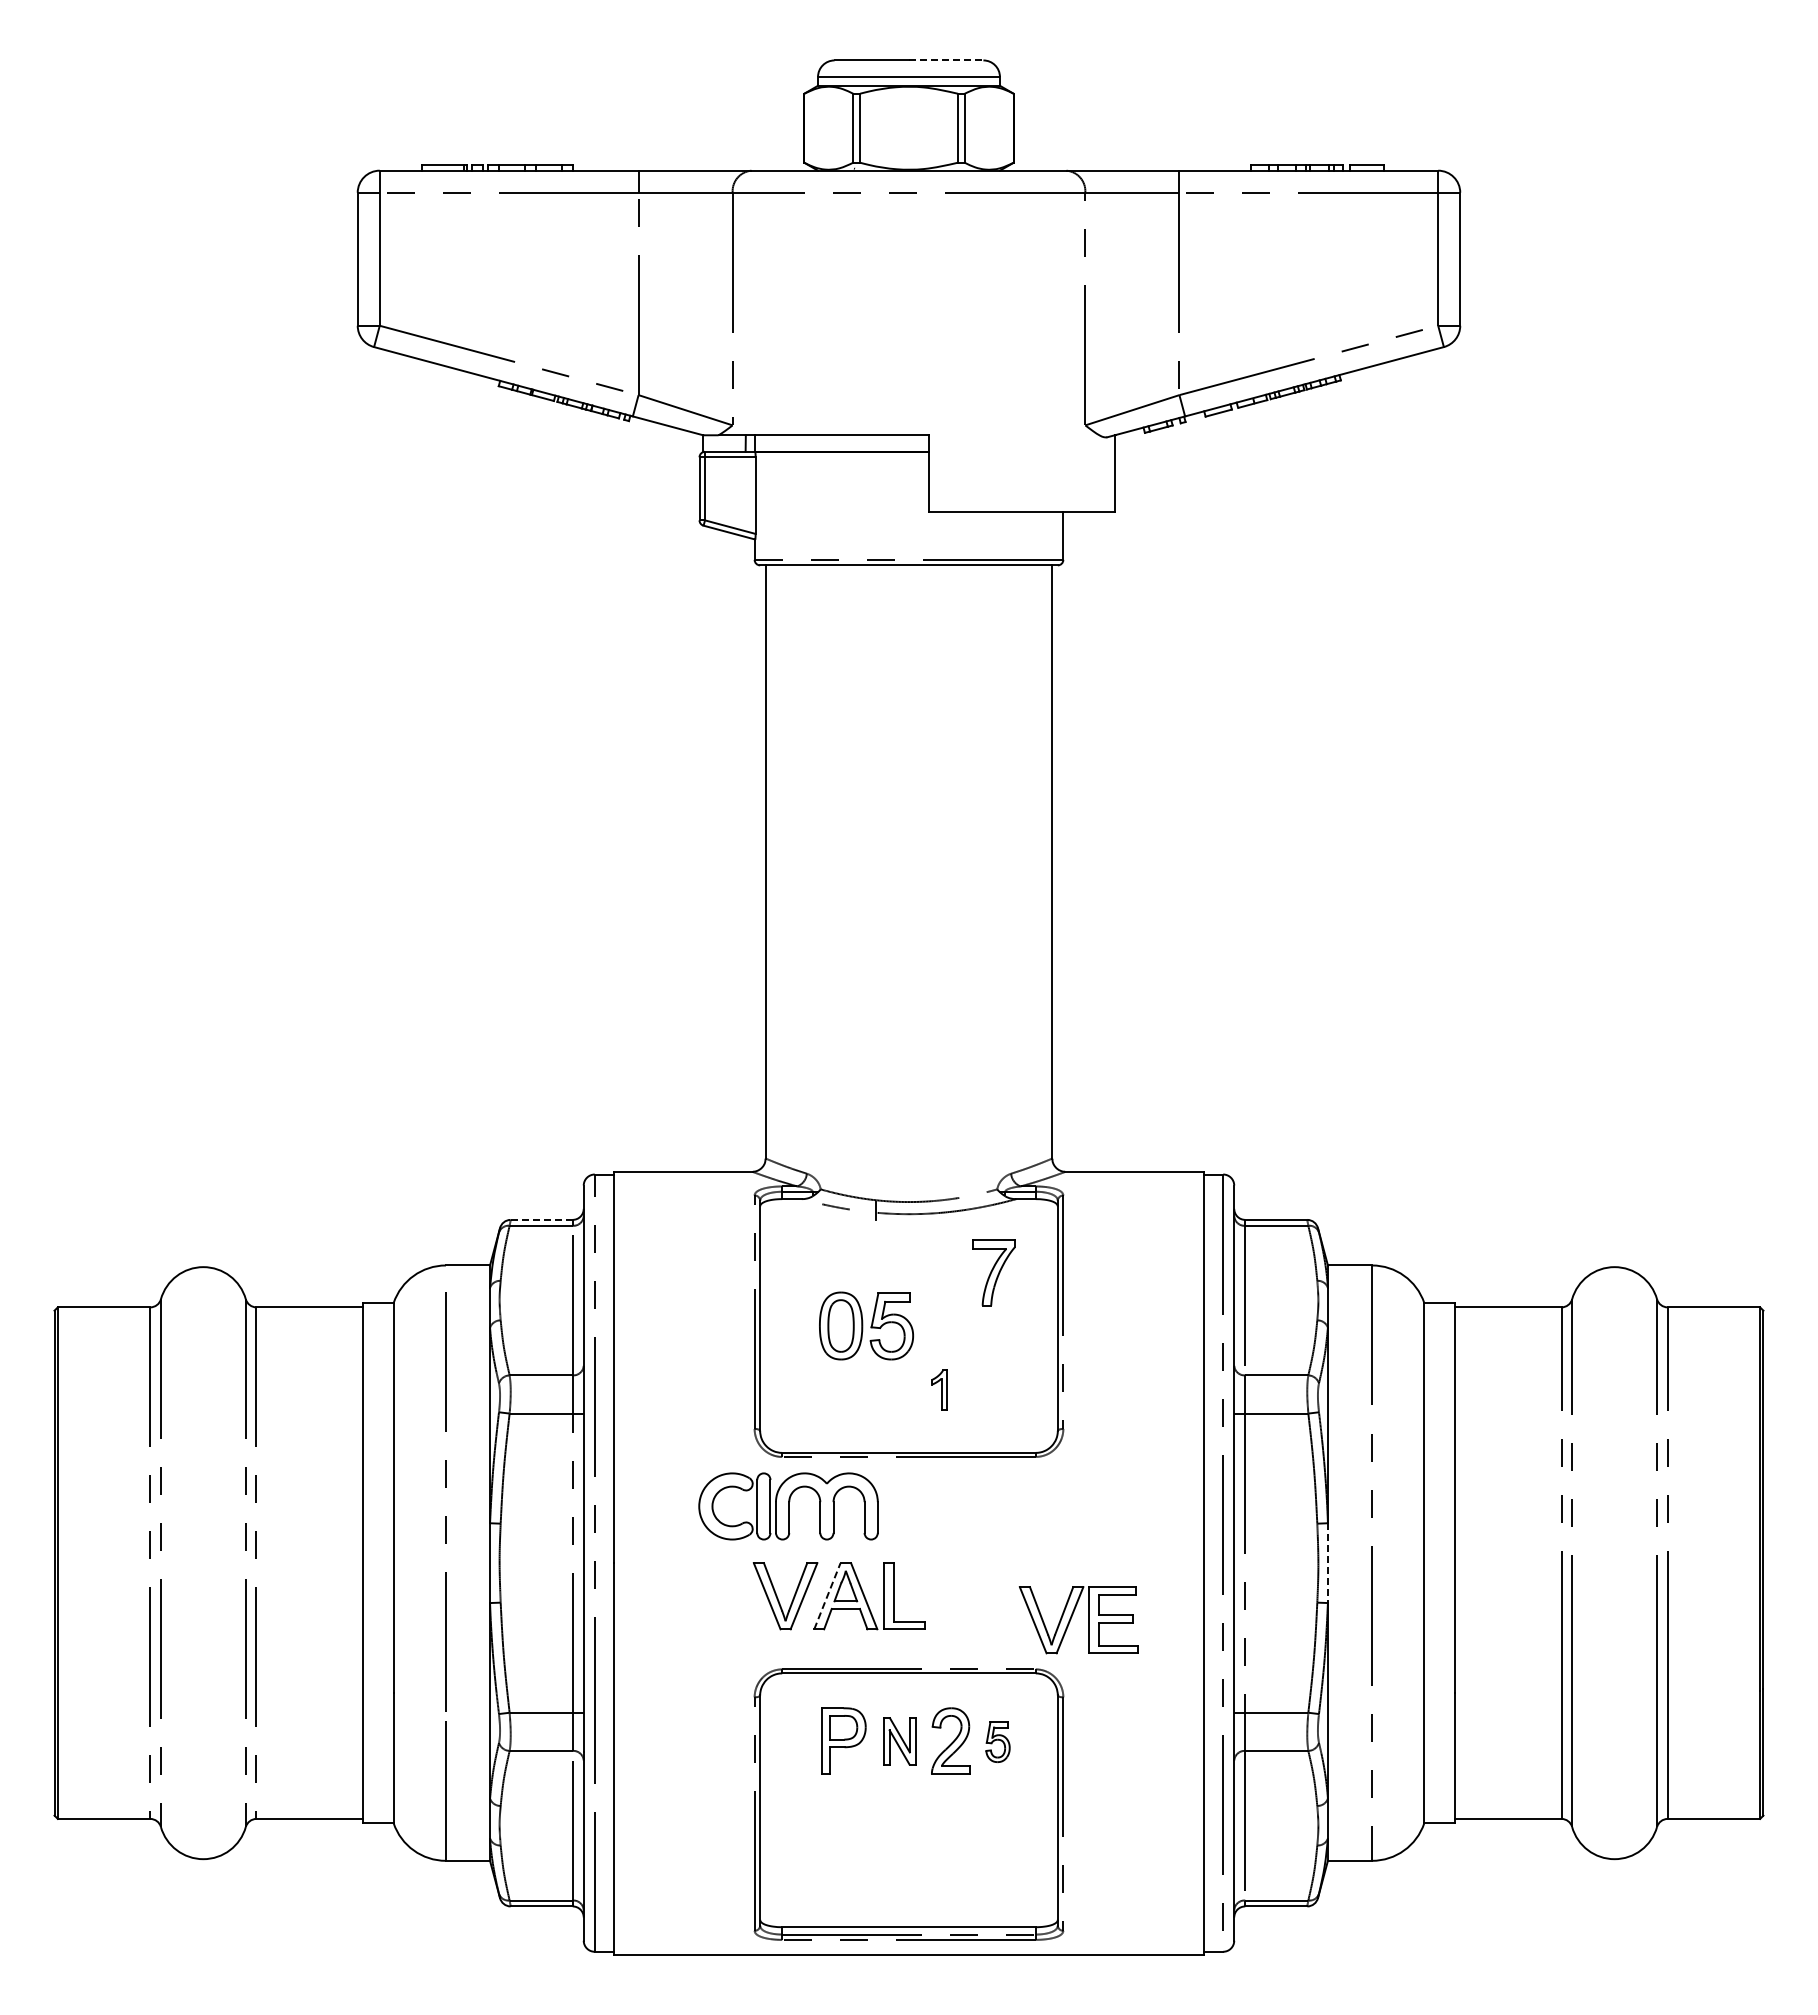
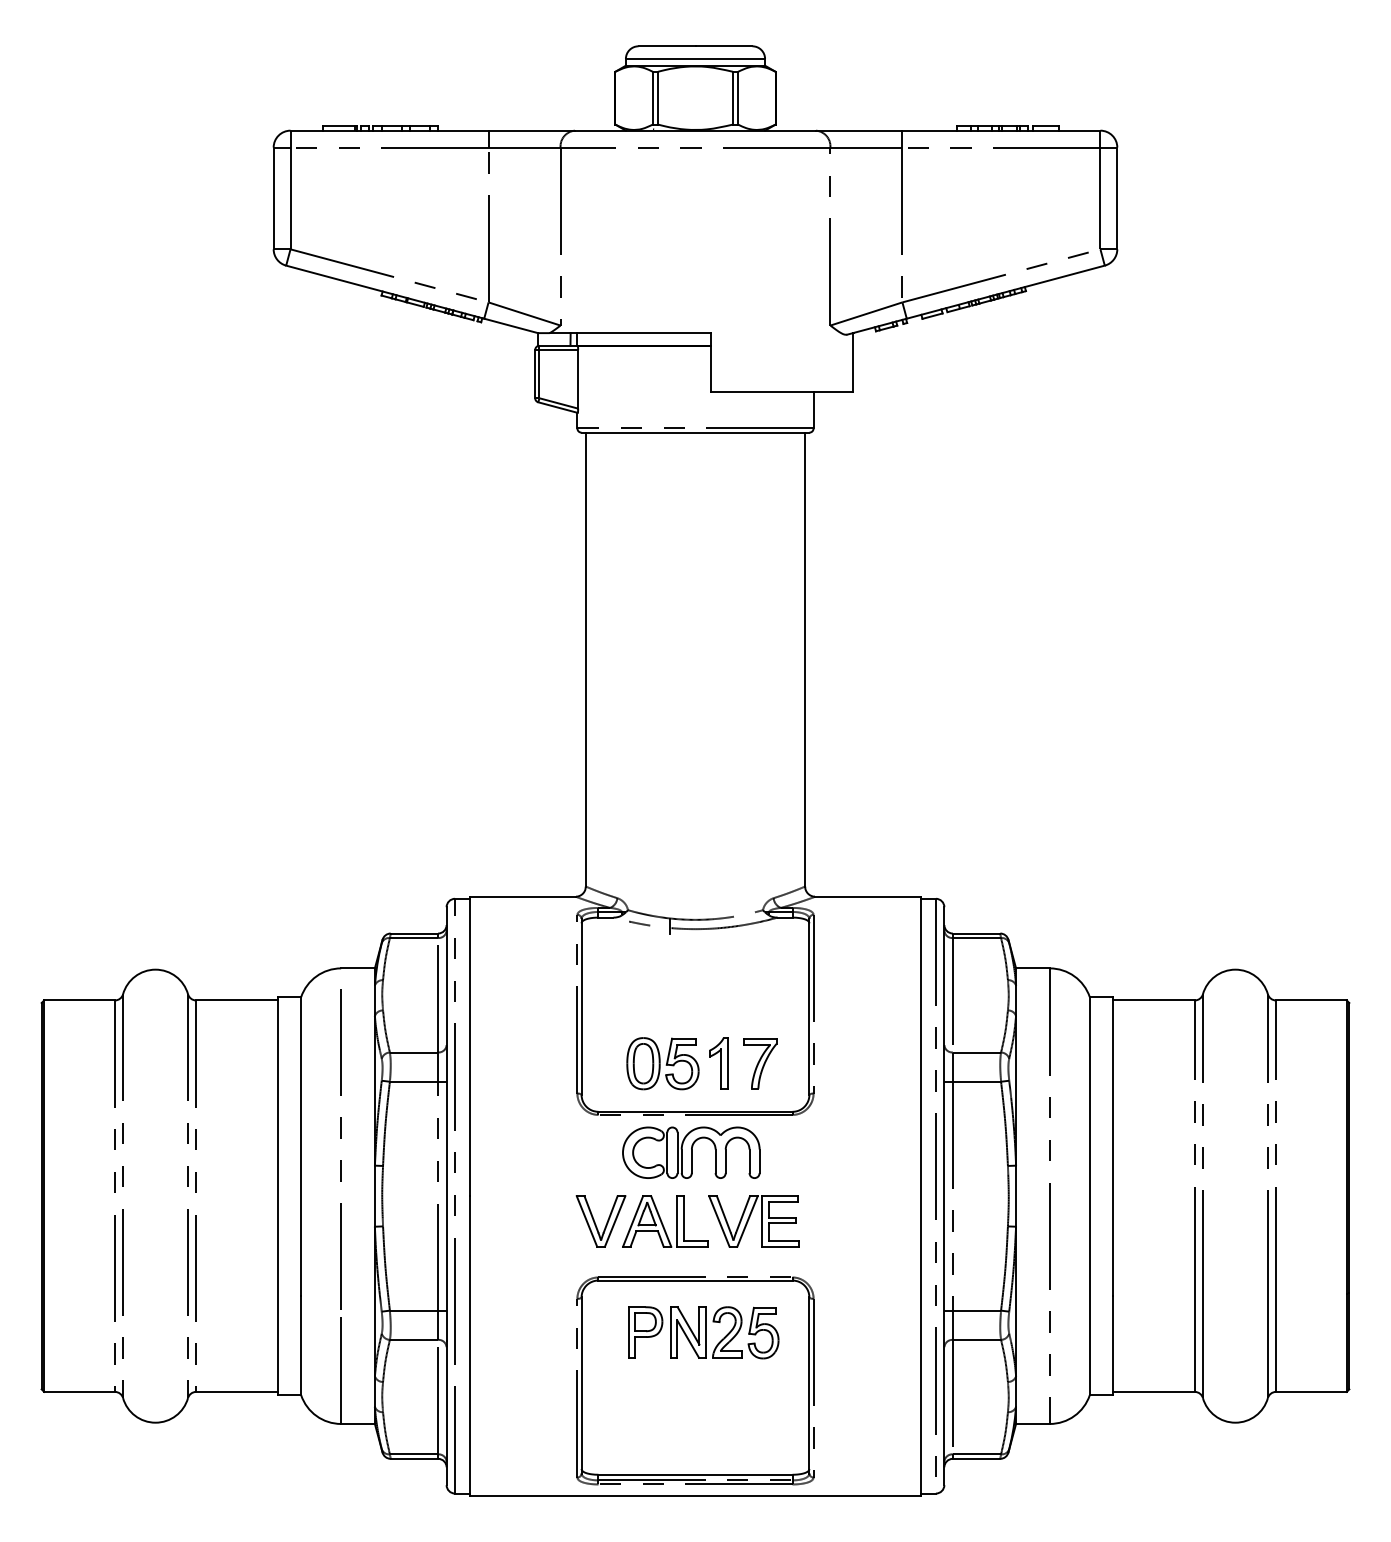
line: (946, 60) -> (724, 46), dashed -> solid
line: (541, 1219) -> (414, 933), dashed -> solid
part: (993, 1272) -> (760, 1063), moved
part: (866, 1325) -> (662, 1063), moved
part: (939, 1389) -> (718, 1063), size x1.67
part: (788, 1506) -> (691, 1152), moved
line: (1327, 1563) -> (1015, 1196), dashed -> solid
line: (827, 1596) -> (633, 1221), dashed -> solid
part: (1072, 1617) -> (749, 1219), moved
part: (899, 1741) -> (688, 1332), size x1.43
part: (997, 1742) -> (763, 1333), size x1.67

